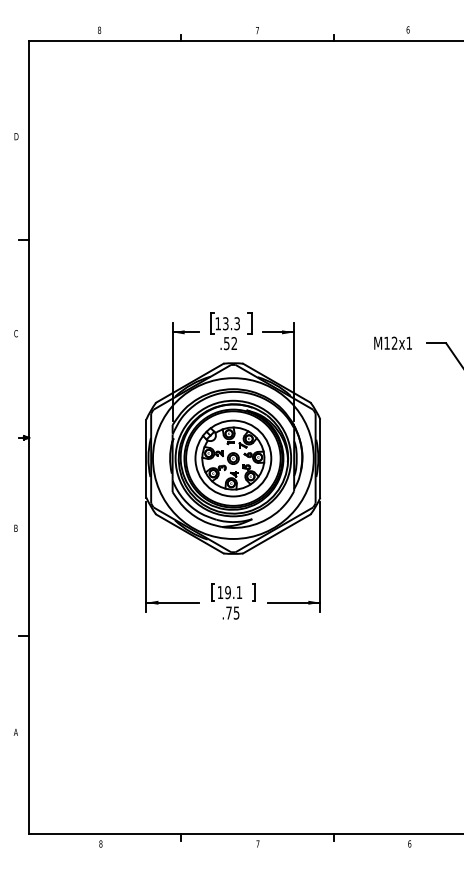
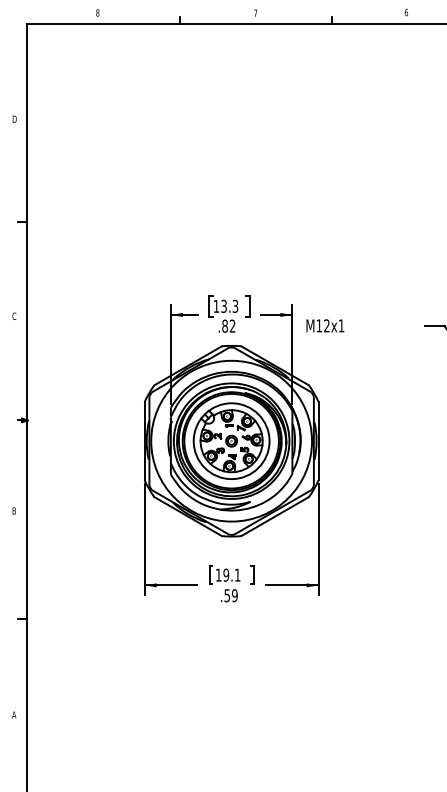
text: (392, 342) -> (324, 325), moved
text: (226, 343) -> (224, 326), .52 -> .82
text: (232, 612) -> (230, 595), .75 -> .59

